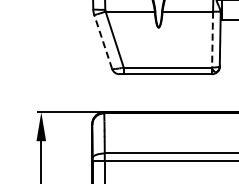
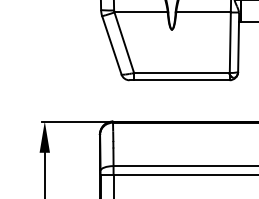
line: (212, 39) -> (230, 42), dashed -> solid
line: (103, 41) -> (112, 44), dashed -> solid

